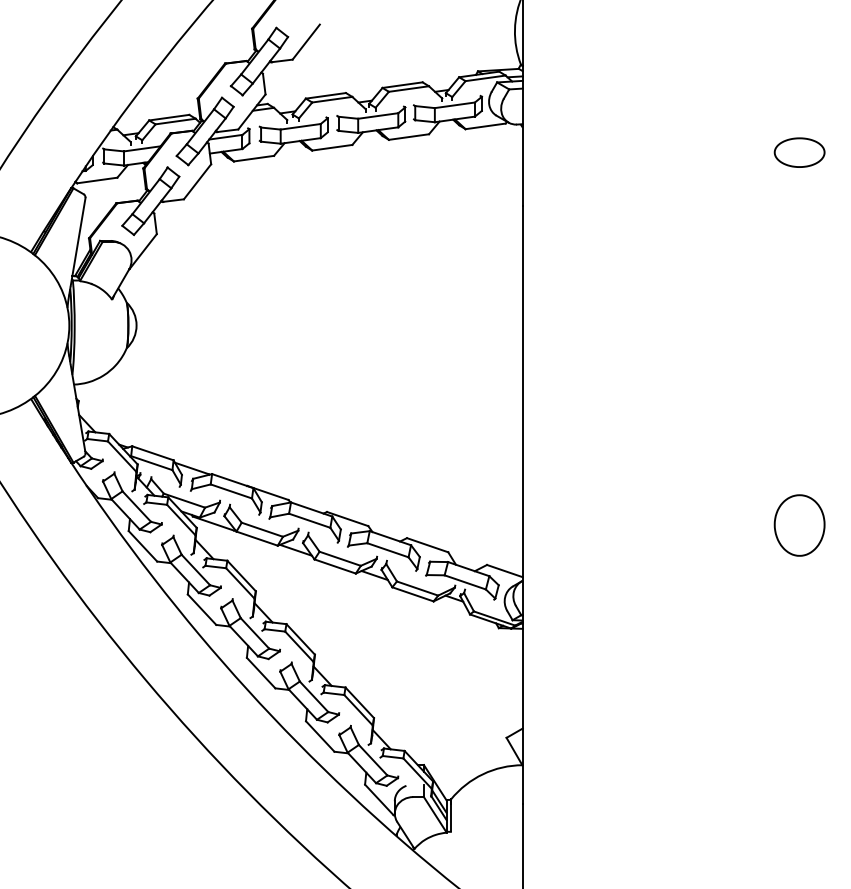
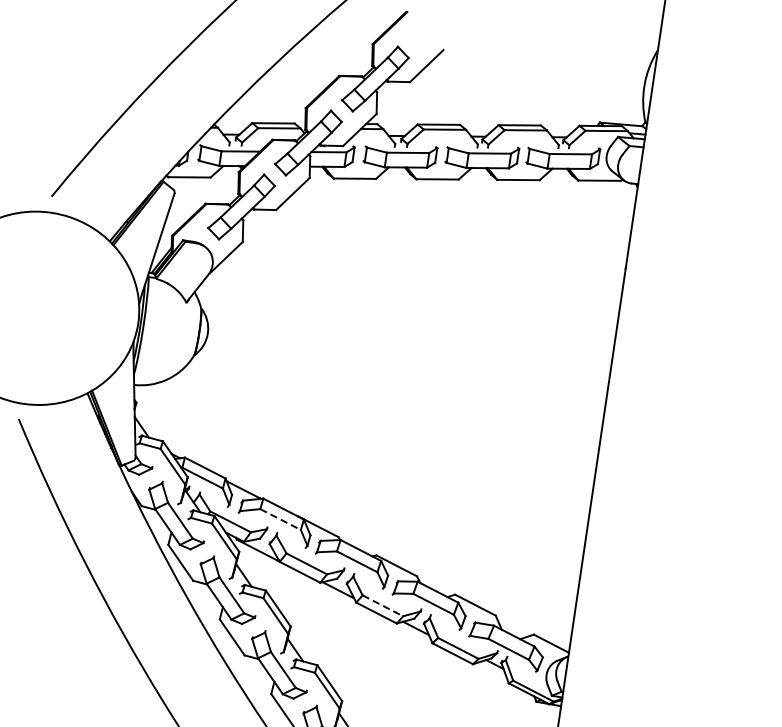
line: (231, 491) -> (280, 519), solid -> dashed
line: (340, 558) -> (383, 605), solid -> dashed

